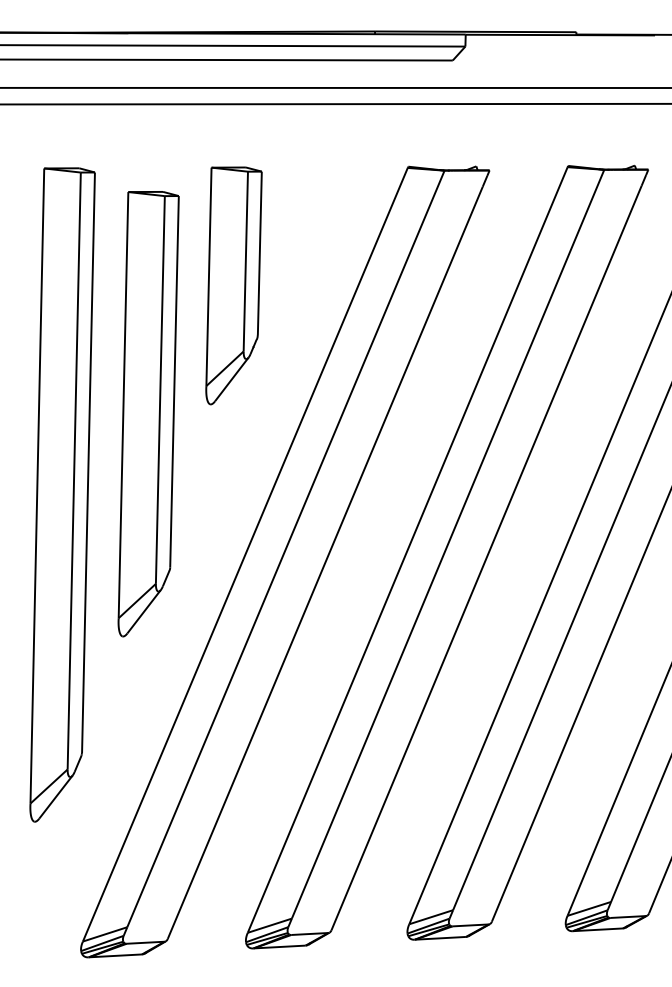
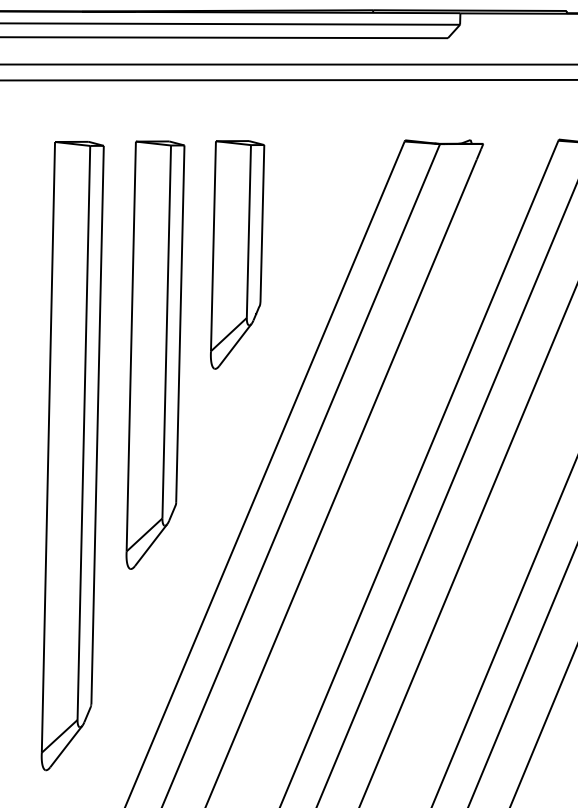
part: (148, 414) -> (155, 355), moved

